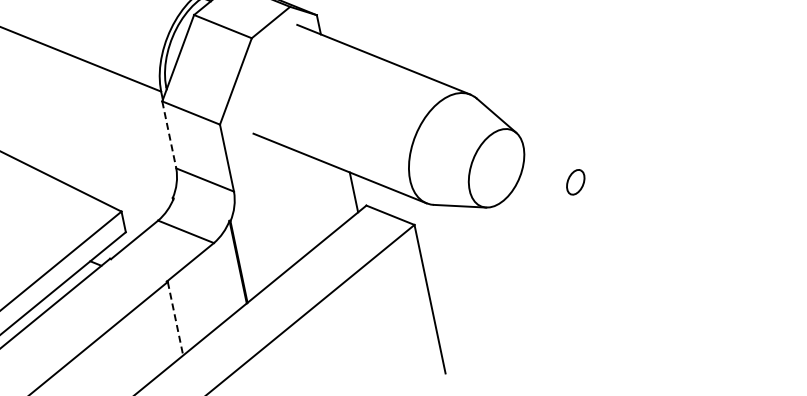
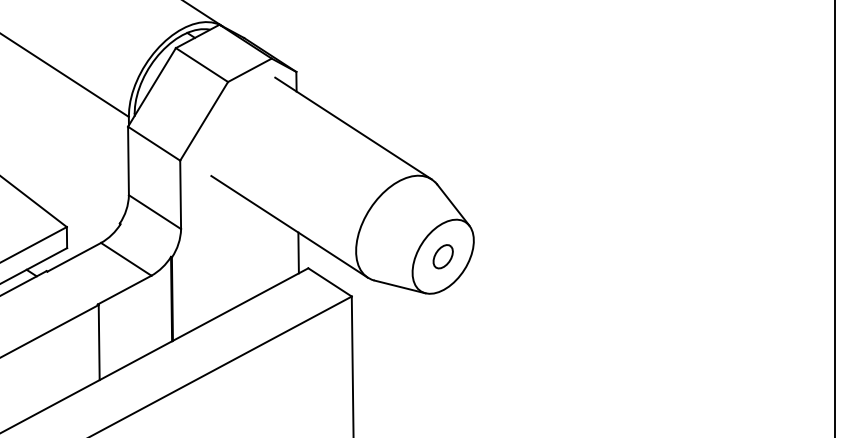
line: (169, 135) -> (128, 161), dashed -> solid
part: (574, 182) -> (442, 256), moved
line: (175, 318) -> (99, 342), dashed -> solid

